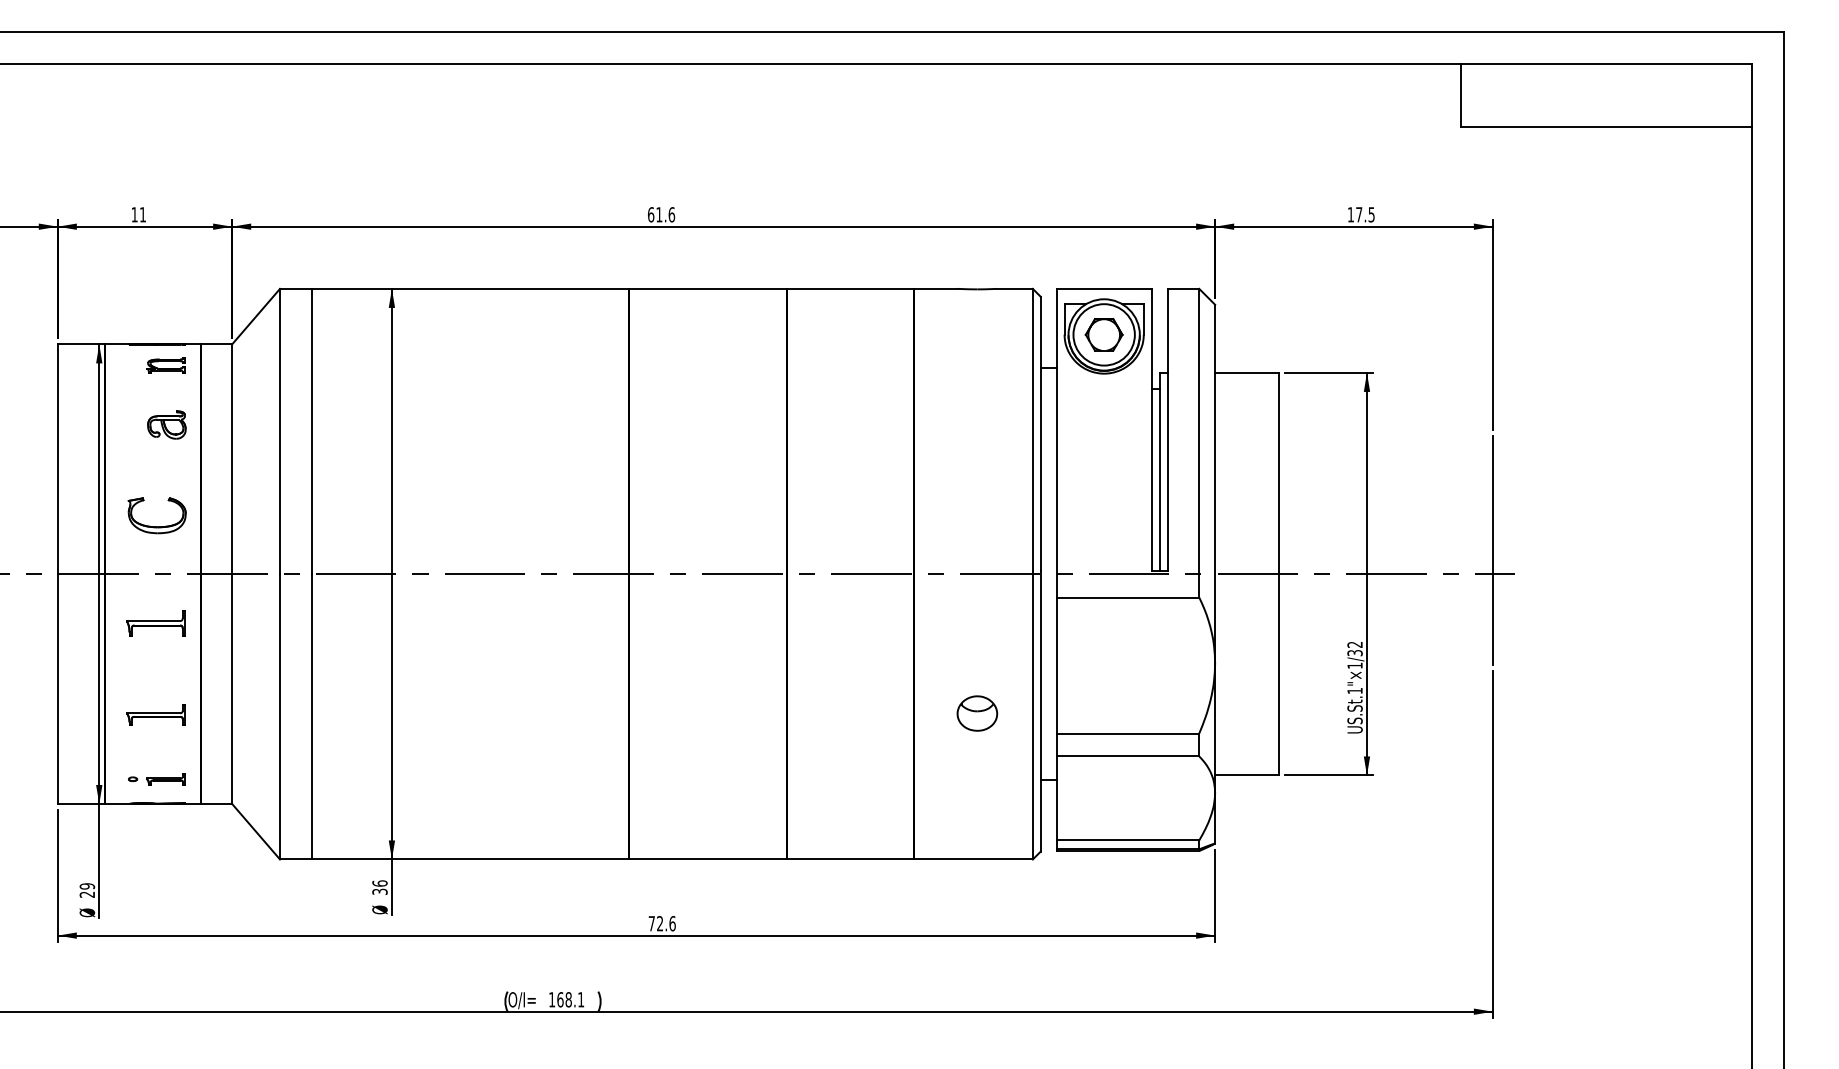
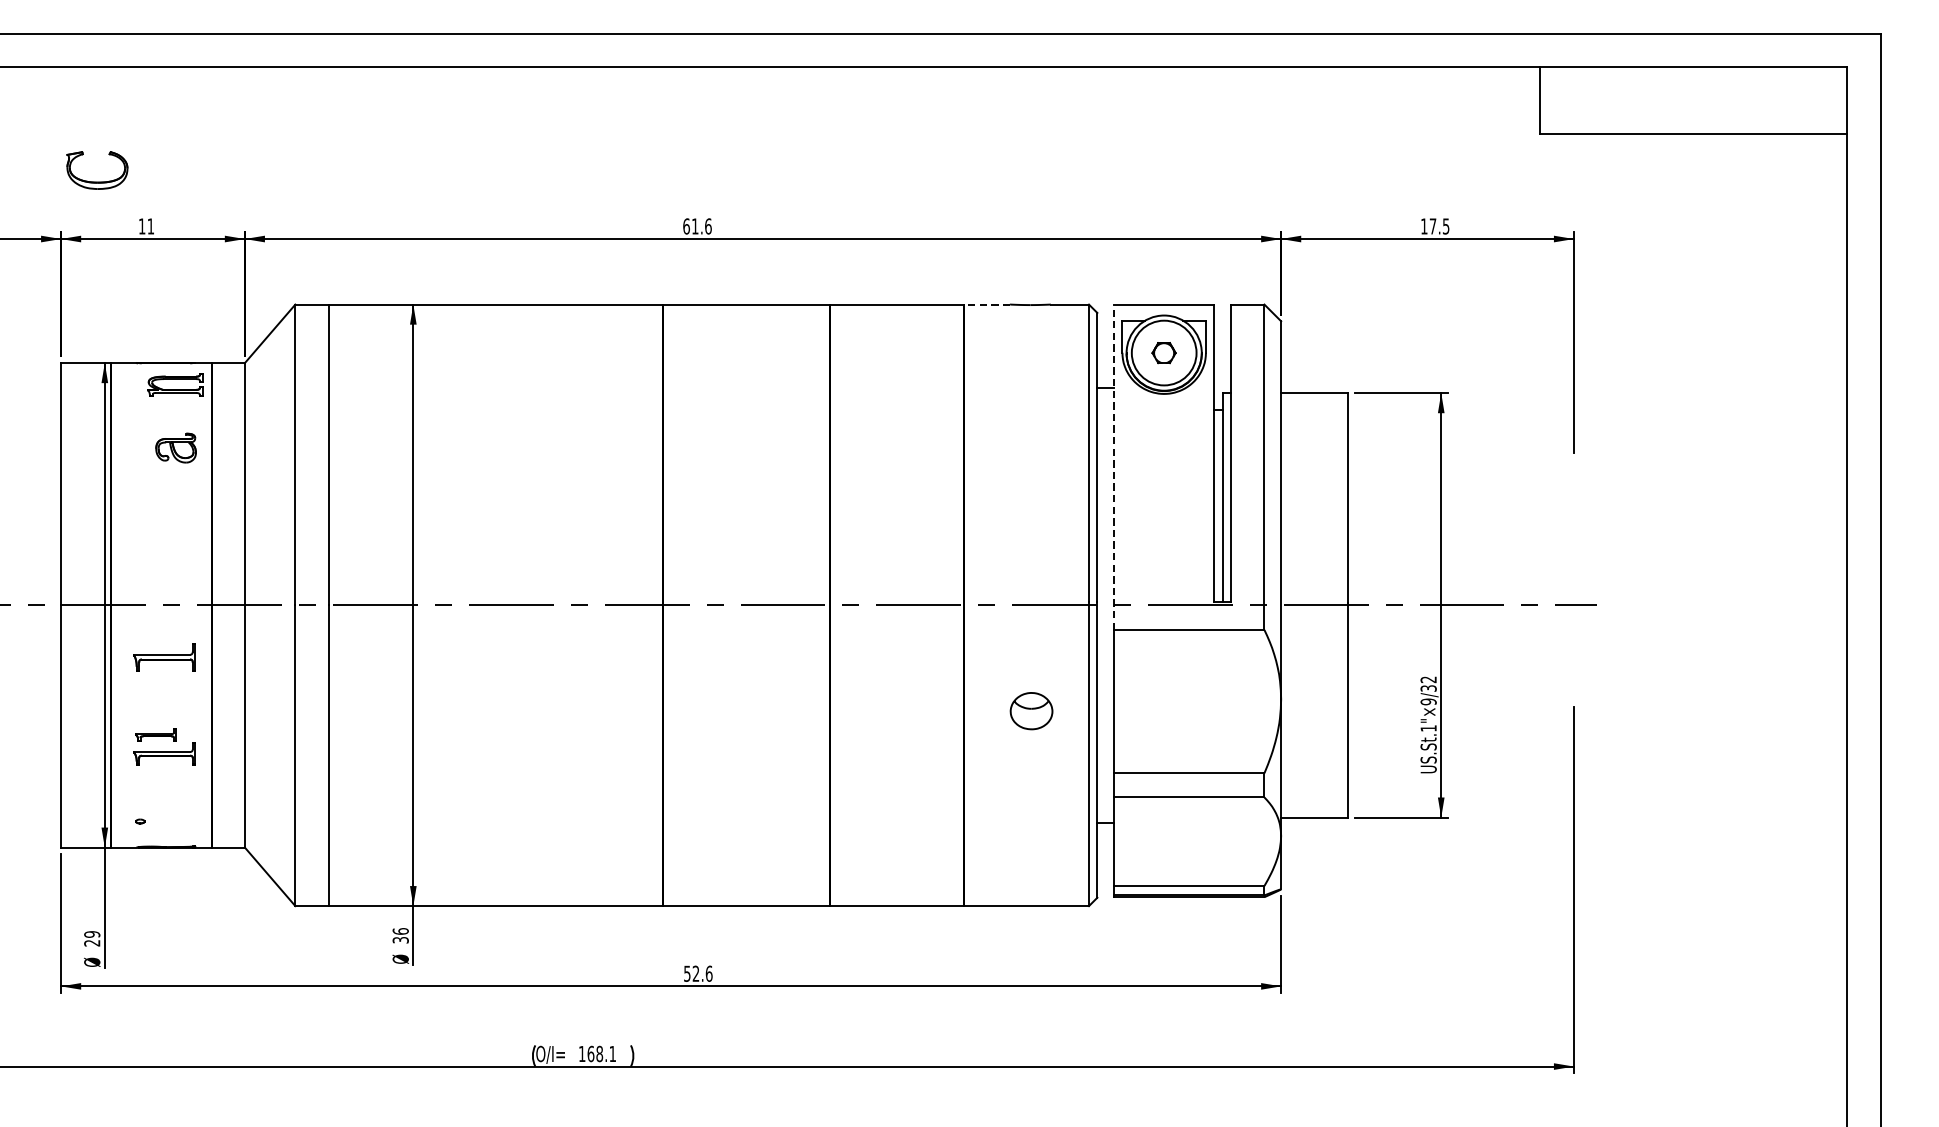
line: (935, 288) -> (986, 304), solid -> dashed
part: (1103, 334) -> (1163, 352), size x0.6
part: (165, 365) -> (174, 385), size x1.4
line: (1056, 442) -> (1113, 466), solid -> dashed
part: (156, 526) -> (96, 181), moved
line: (1492, 550) -> (1573, 580), removed
text: (1354, 665) -> (1428, 701), US.St.1"×1/32 -> US.St.1"×9/32
part: (977, 713) -> (1031, 711), moved
part: (165, 779) -> (155, 735), moved
text: (651, 923) -> (686, 973), 72.6 -> 52.6

